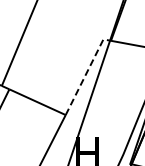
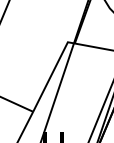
line: (86, 73) -> (52, 73), dashed -> solid

